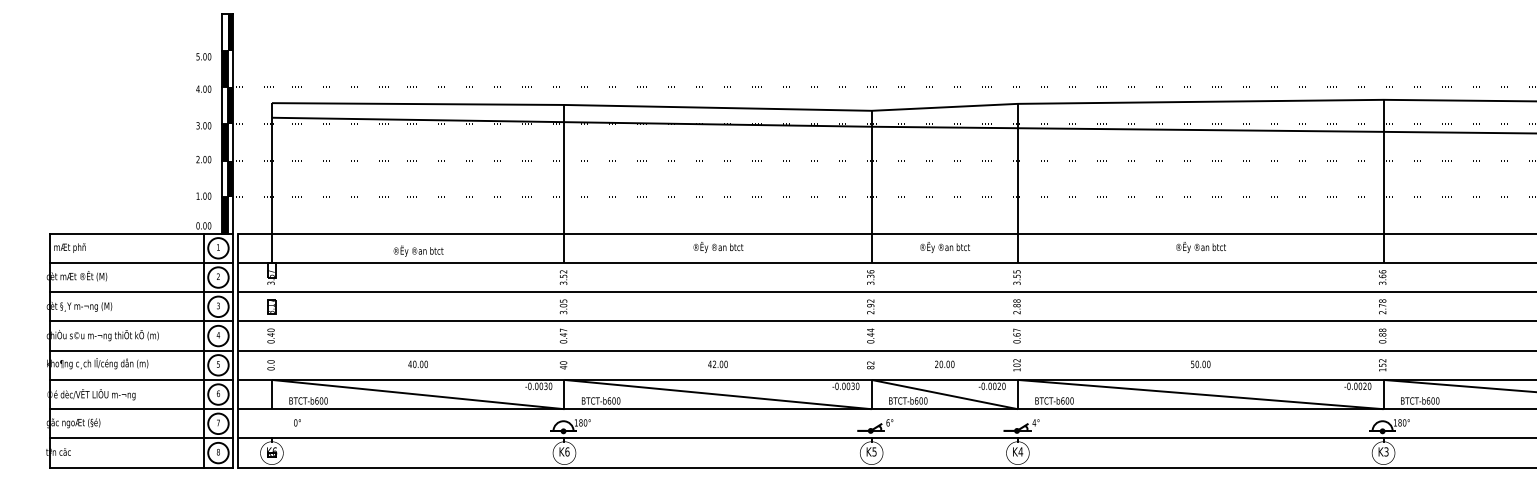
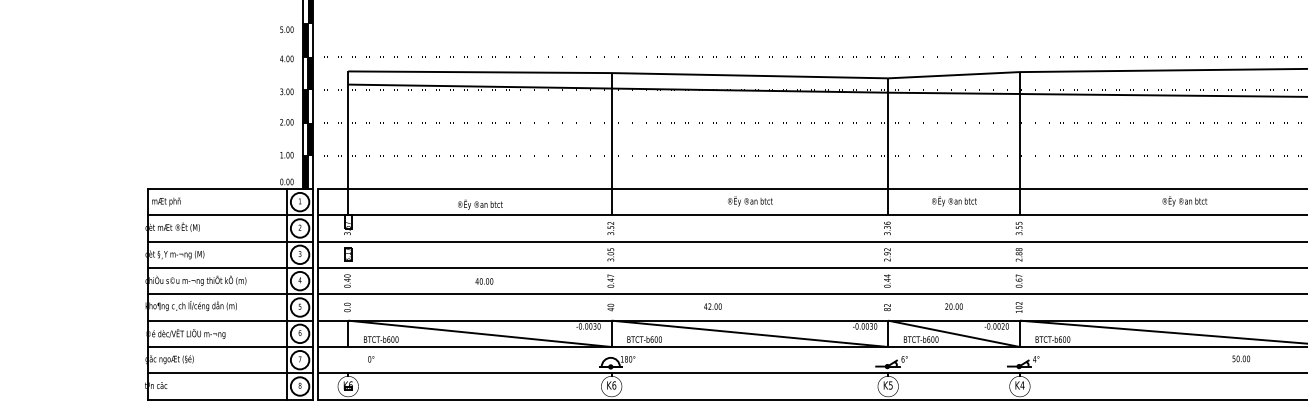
text: (417, 364) -> (483, 281), moved
text: (717, 364) -> (712, 306), moved
text: (1200, 364) -> (1241, 358), moved

